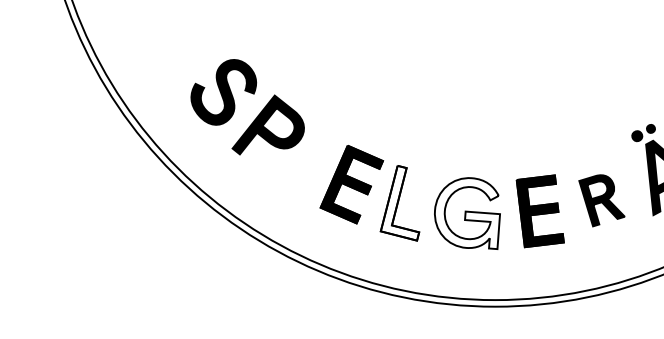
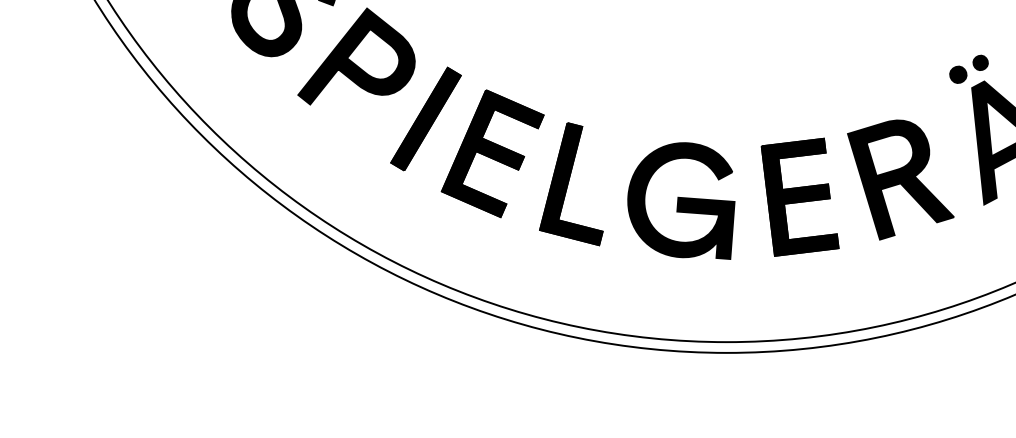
part: (310, 162) -> (425, 117), added
part: (601, 200) -> (899, 179), size x1.43
fill: (399, 202) -> (570, 182), added
fill: (467, 213) -> (681, 200), added

